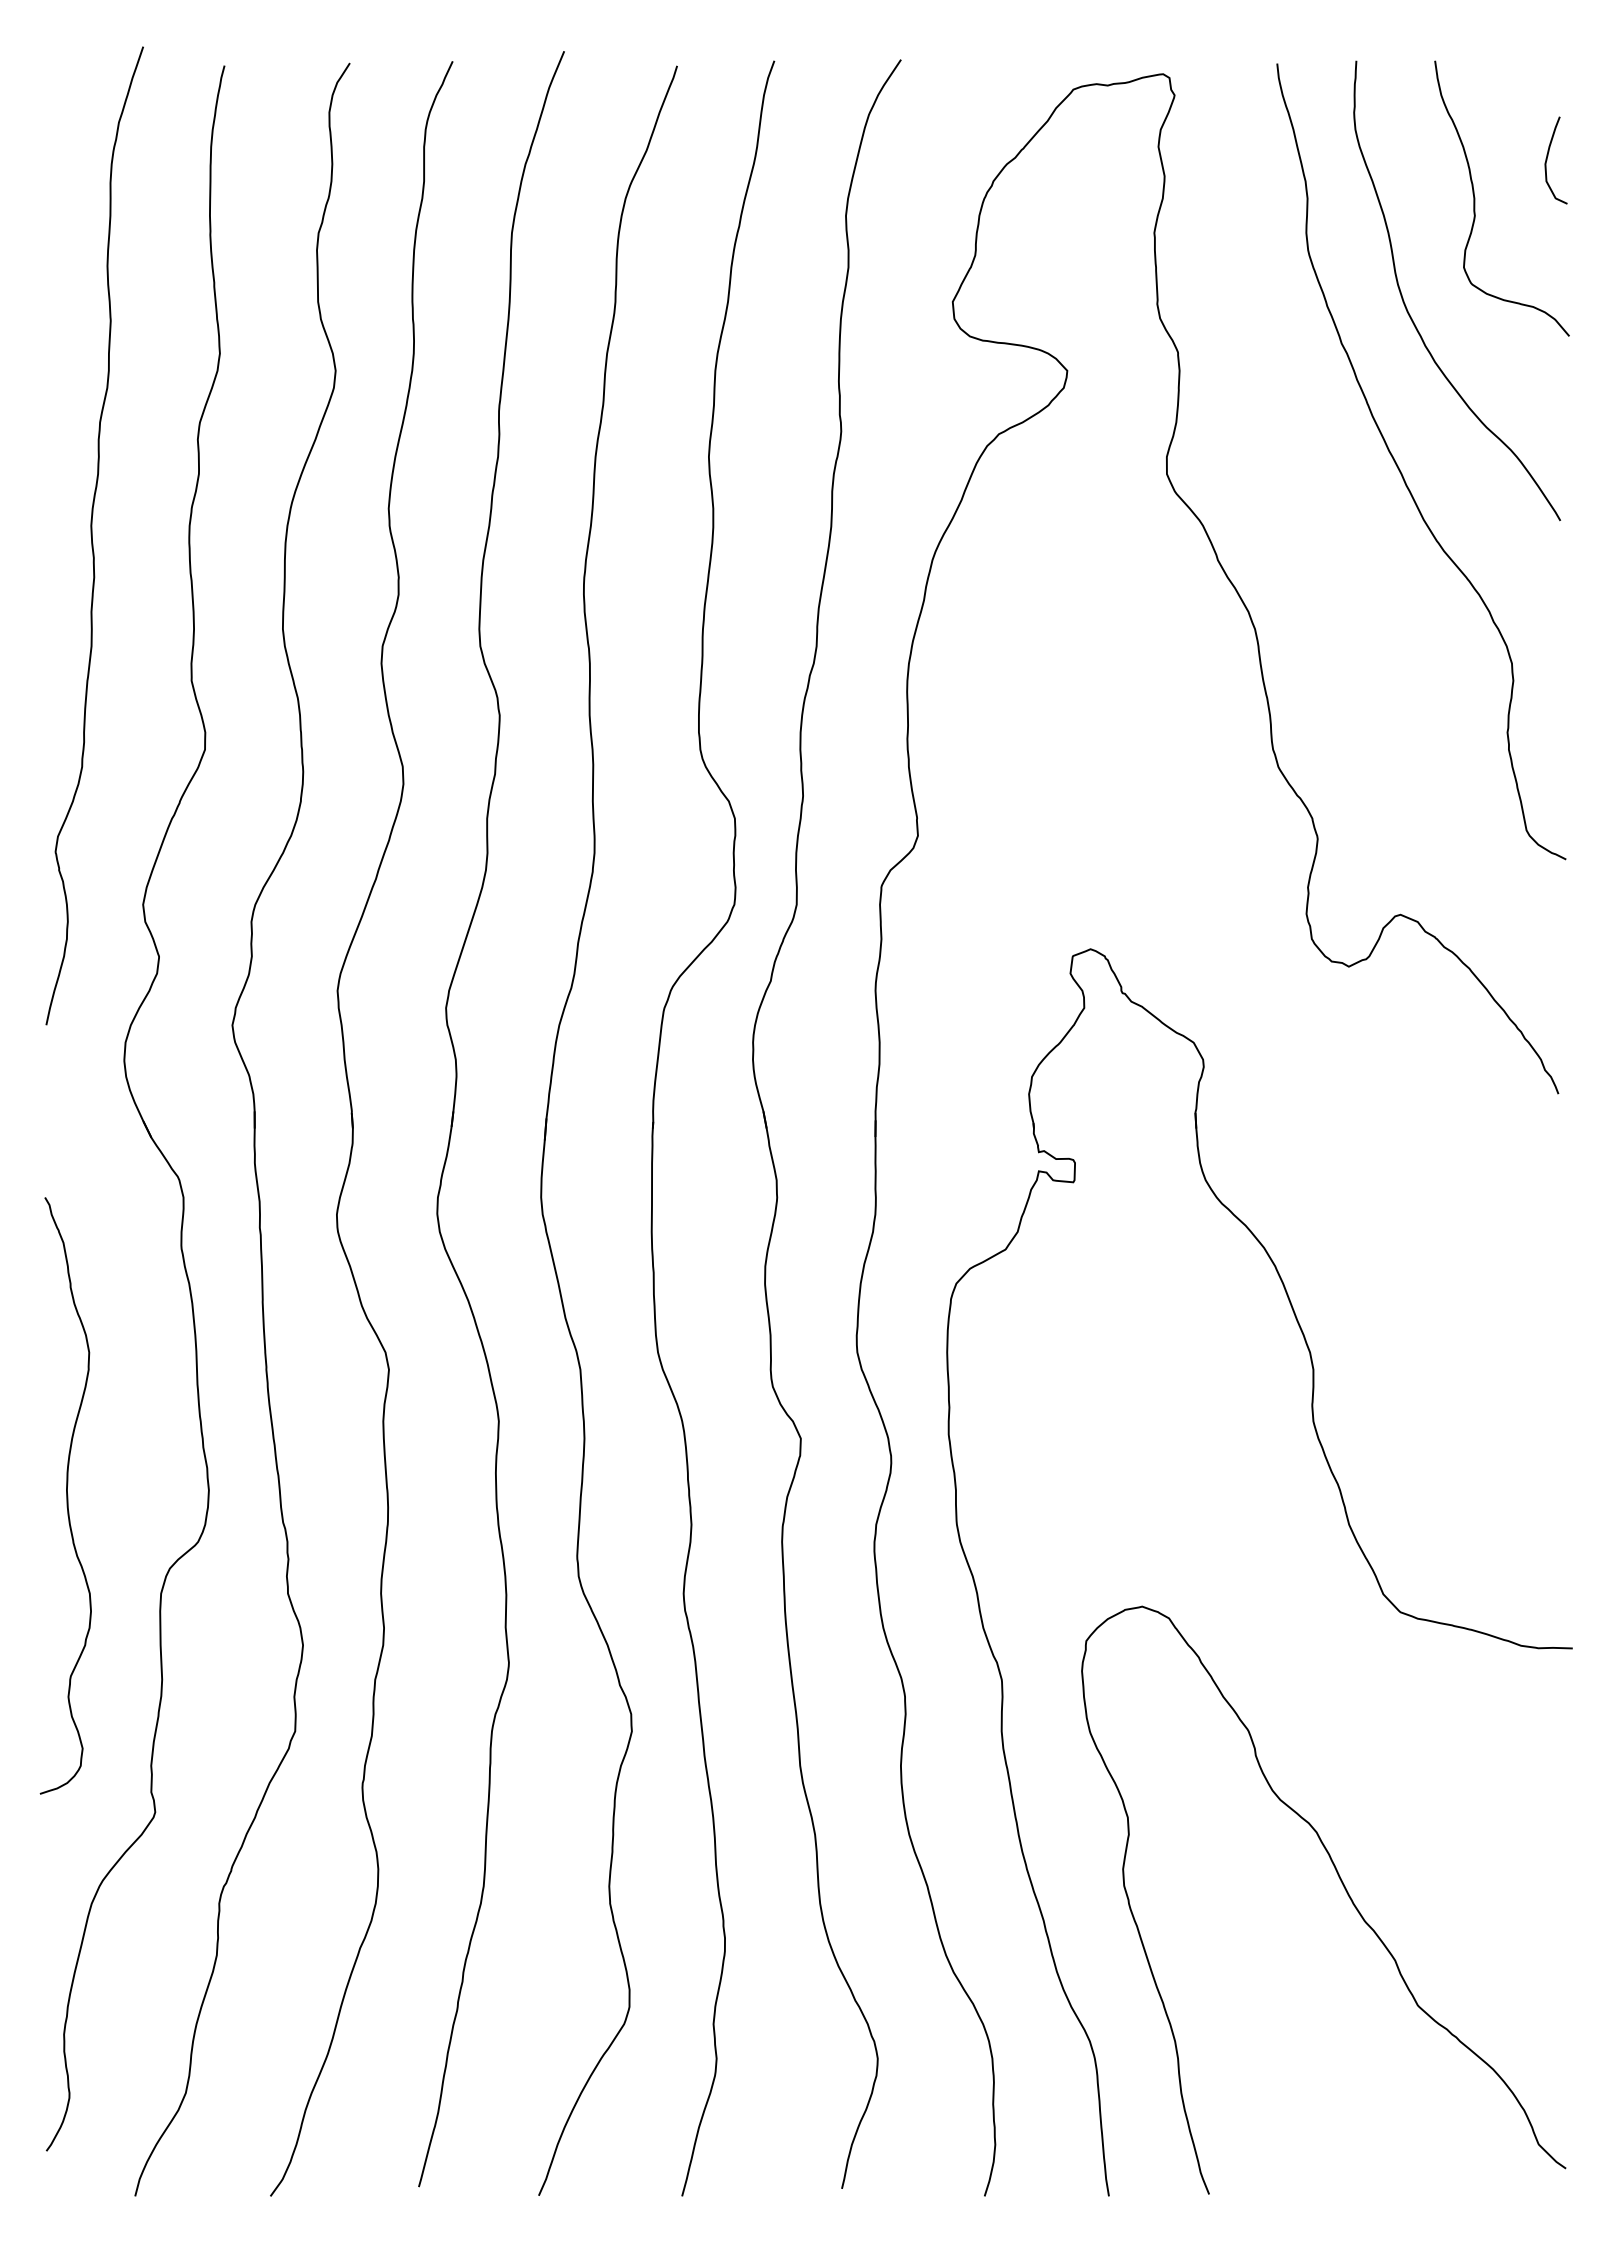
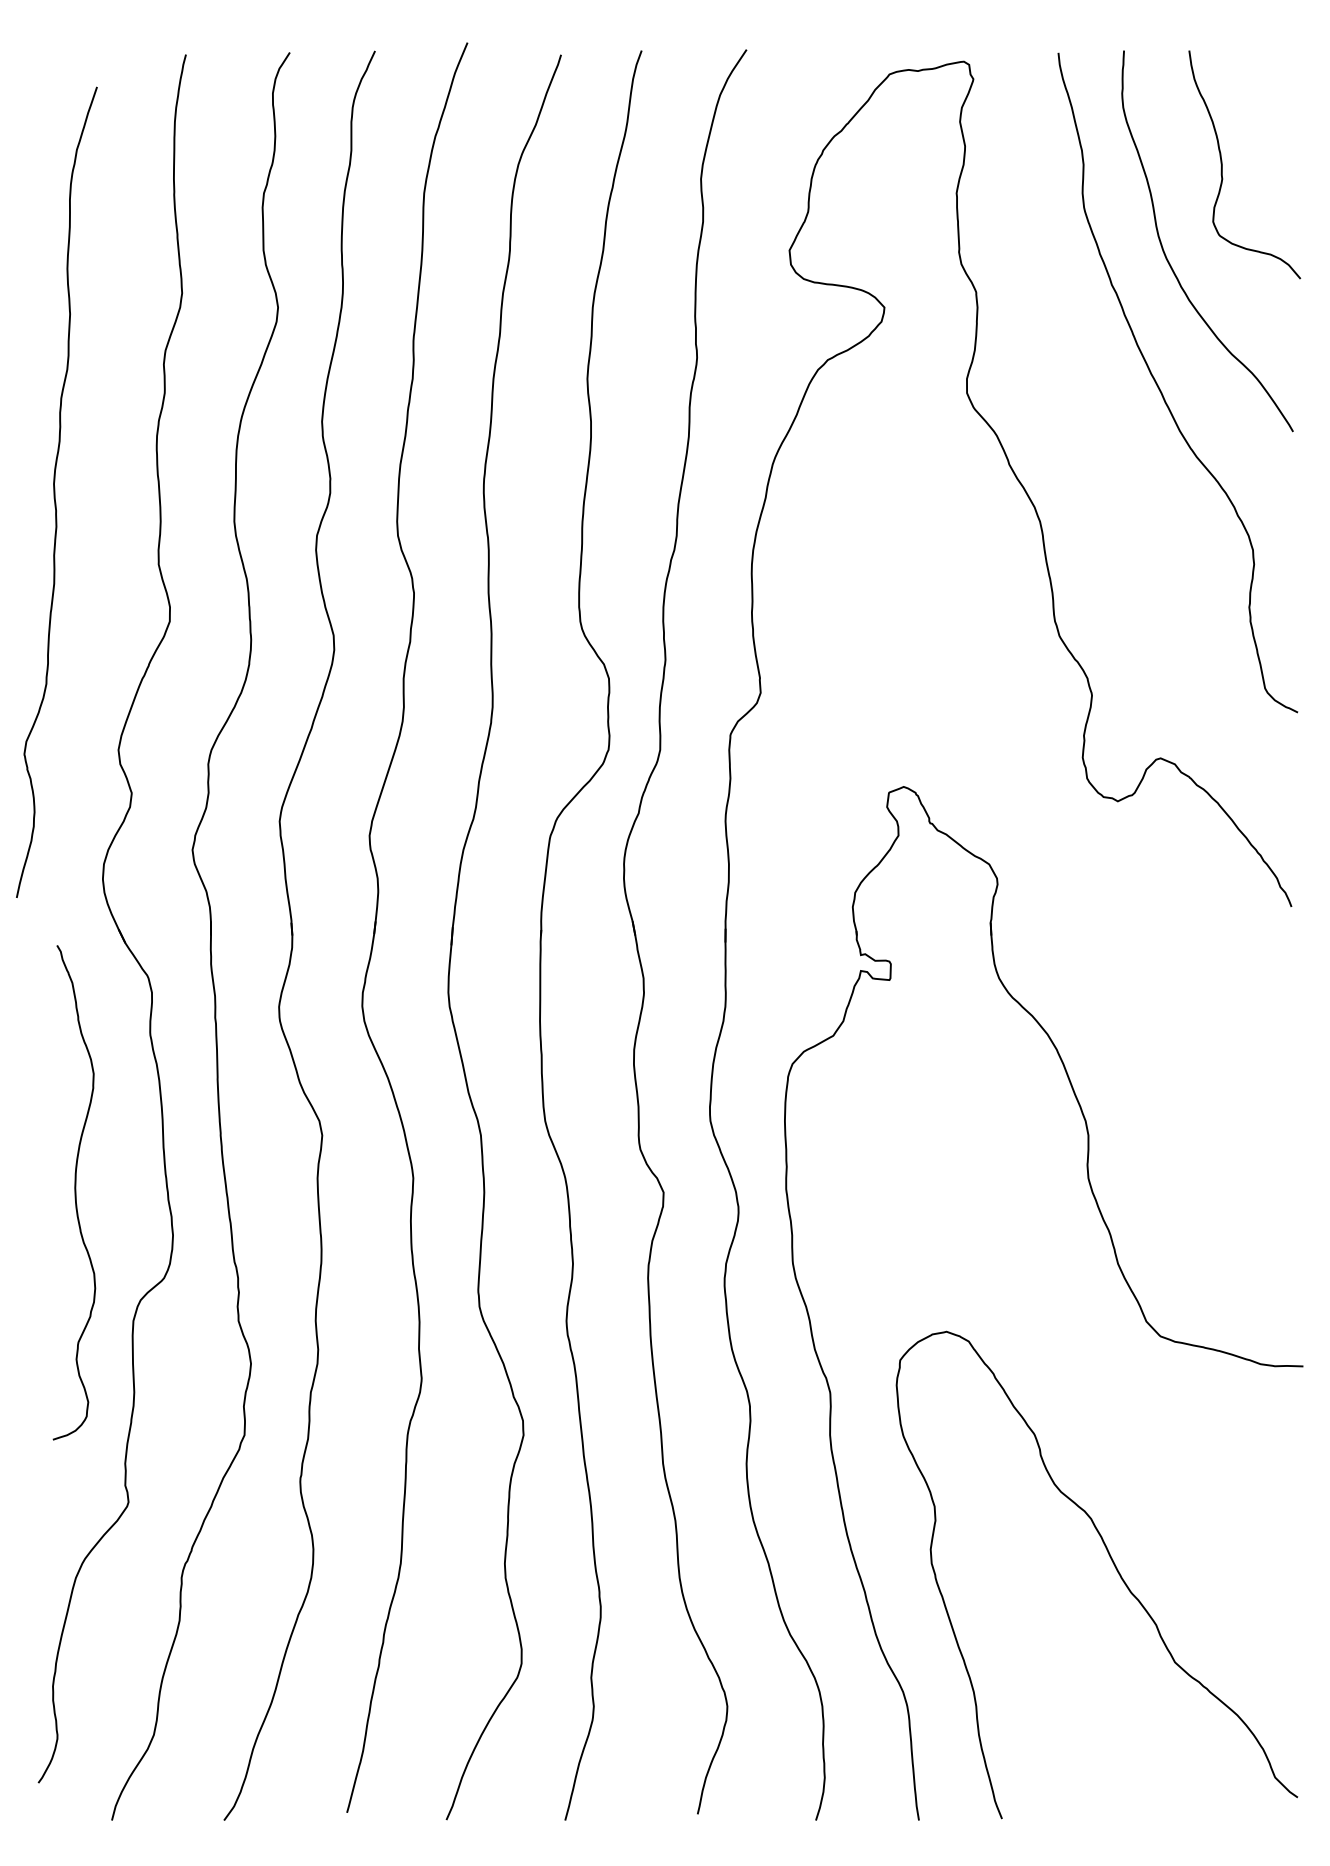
curve: (1547, 160) -> (1282, 133), removed
curve: (92, 535) -> (55, 492), moved
curve: (66, 1495) -> (74, 1192), moved

